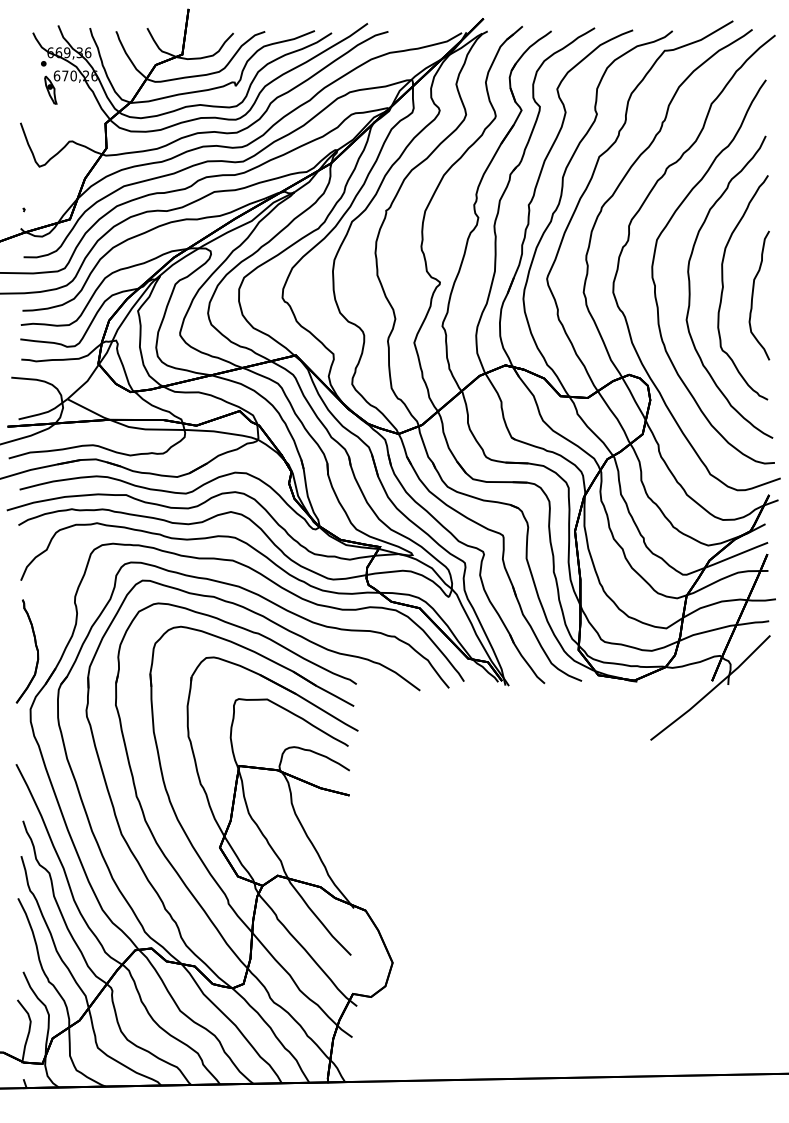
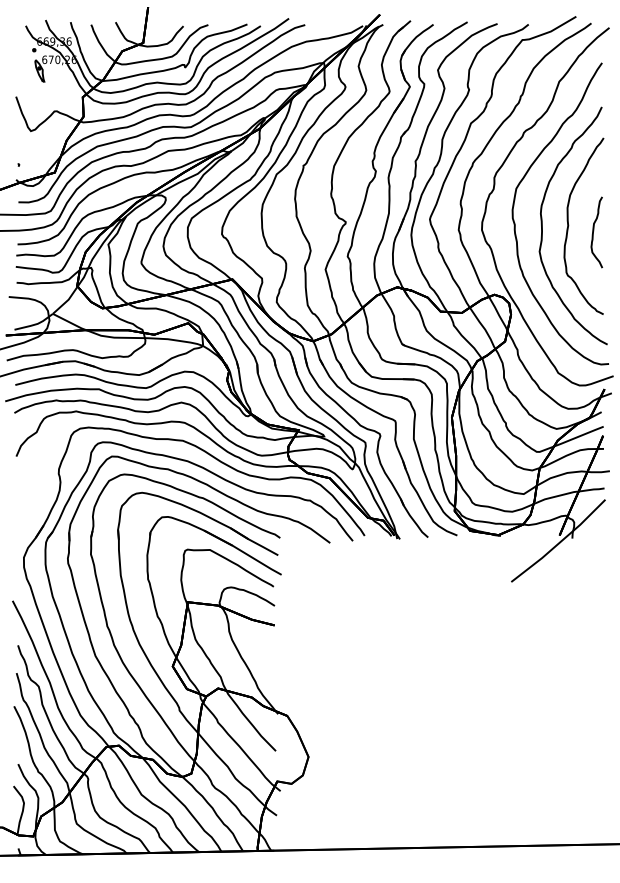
part: (759, 295) -> (596, 232), size x0.7
part: (35, 647) -> (27, 509), removed

